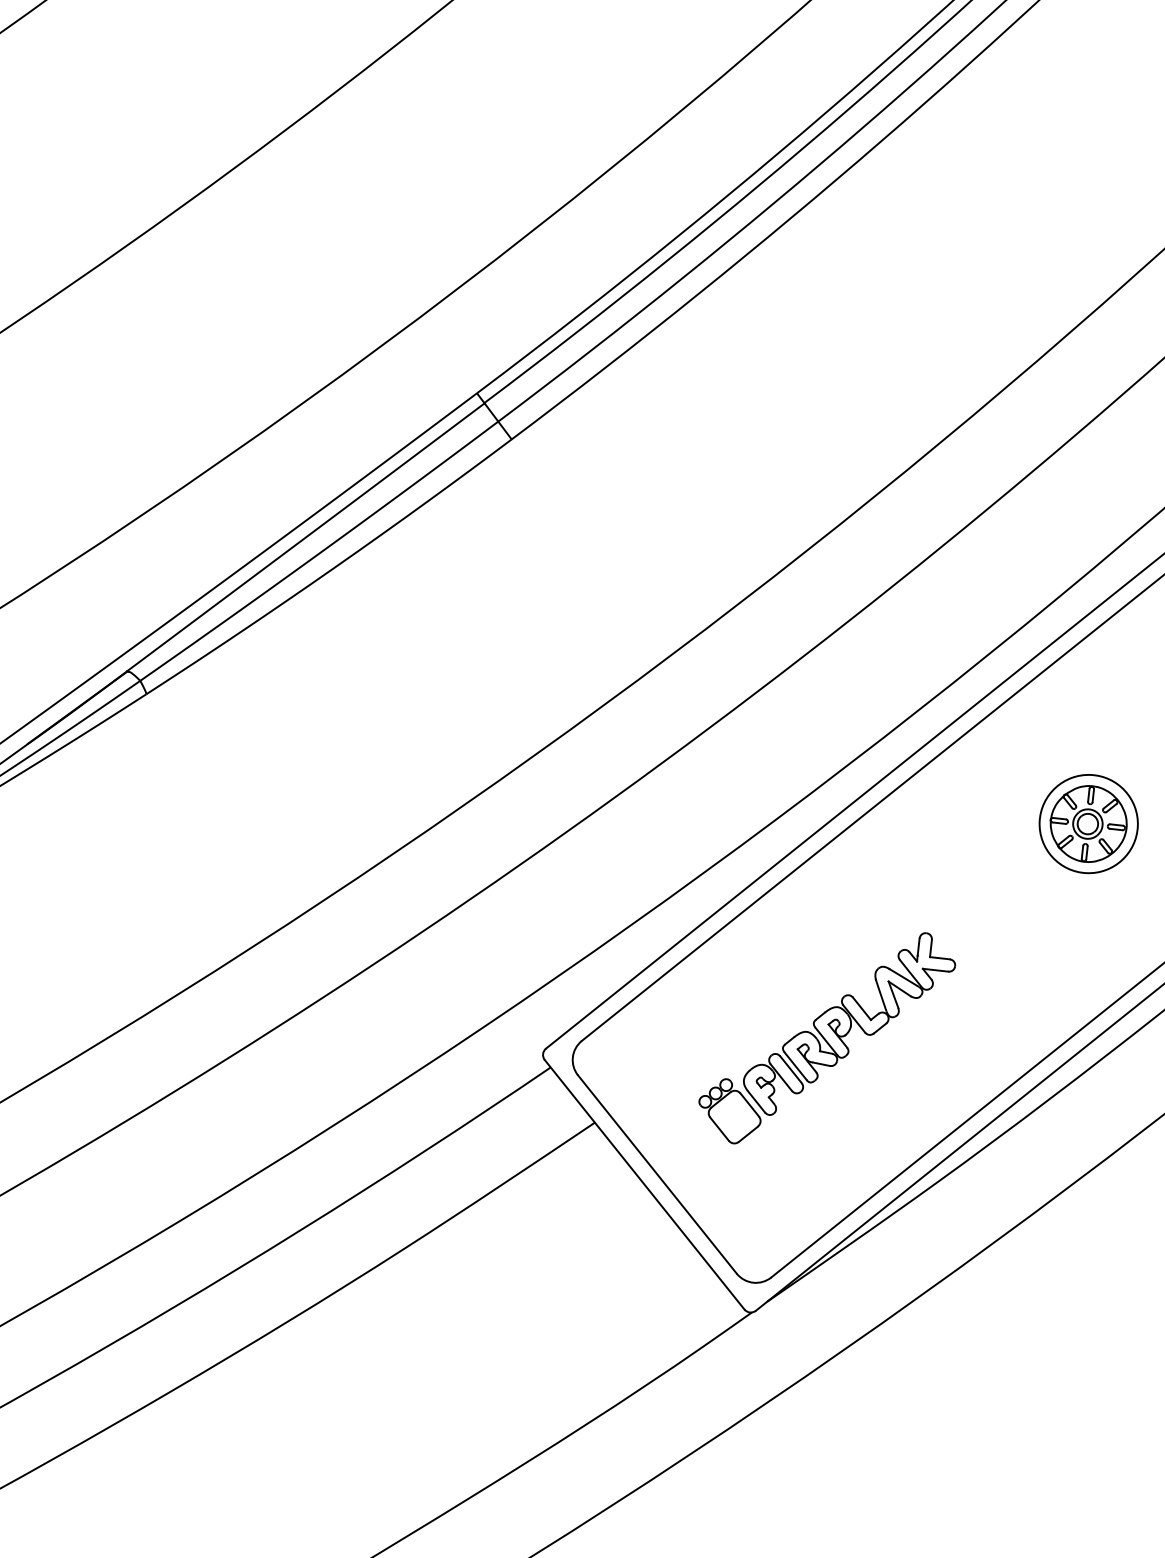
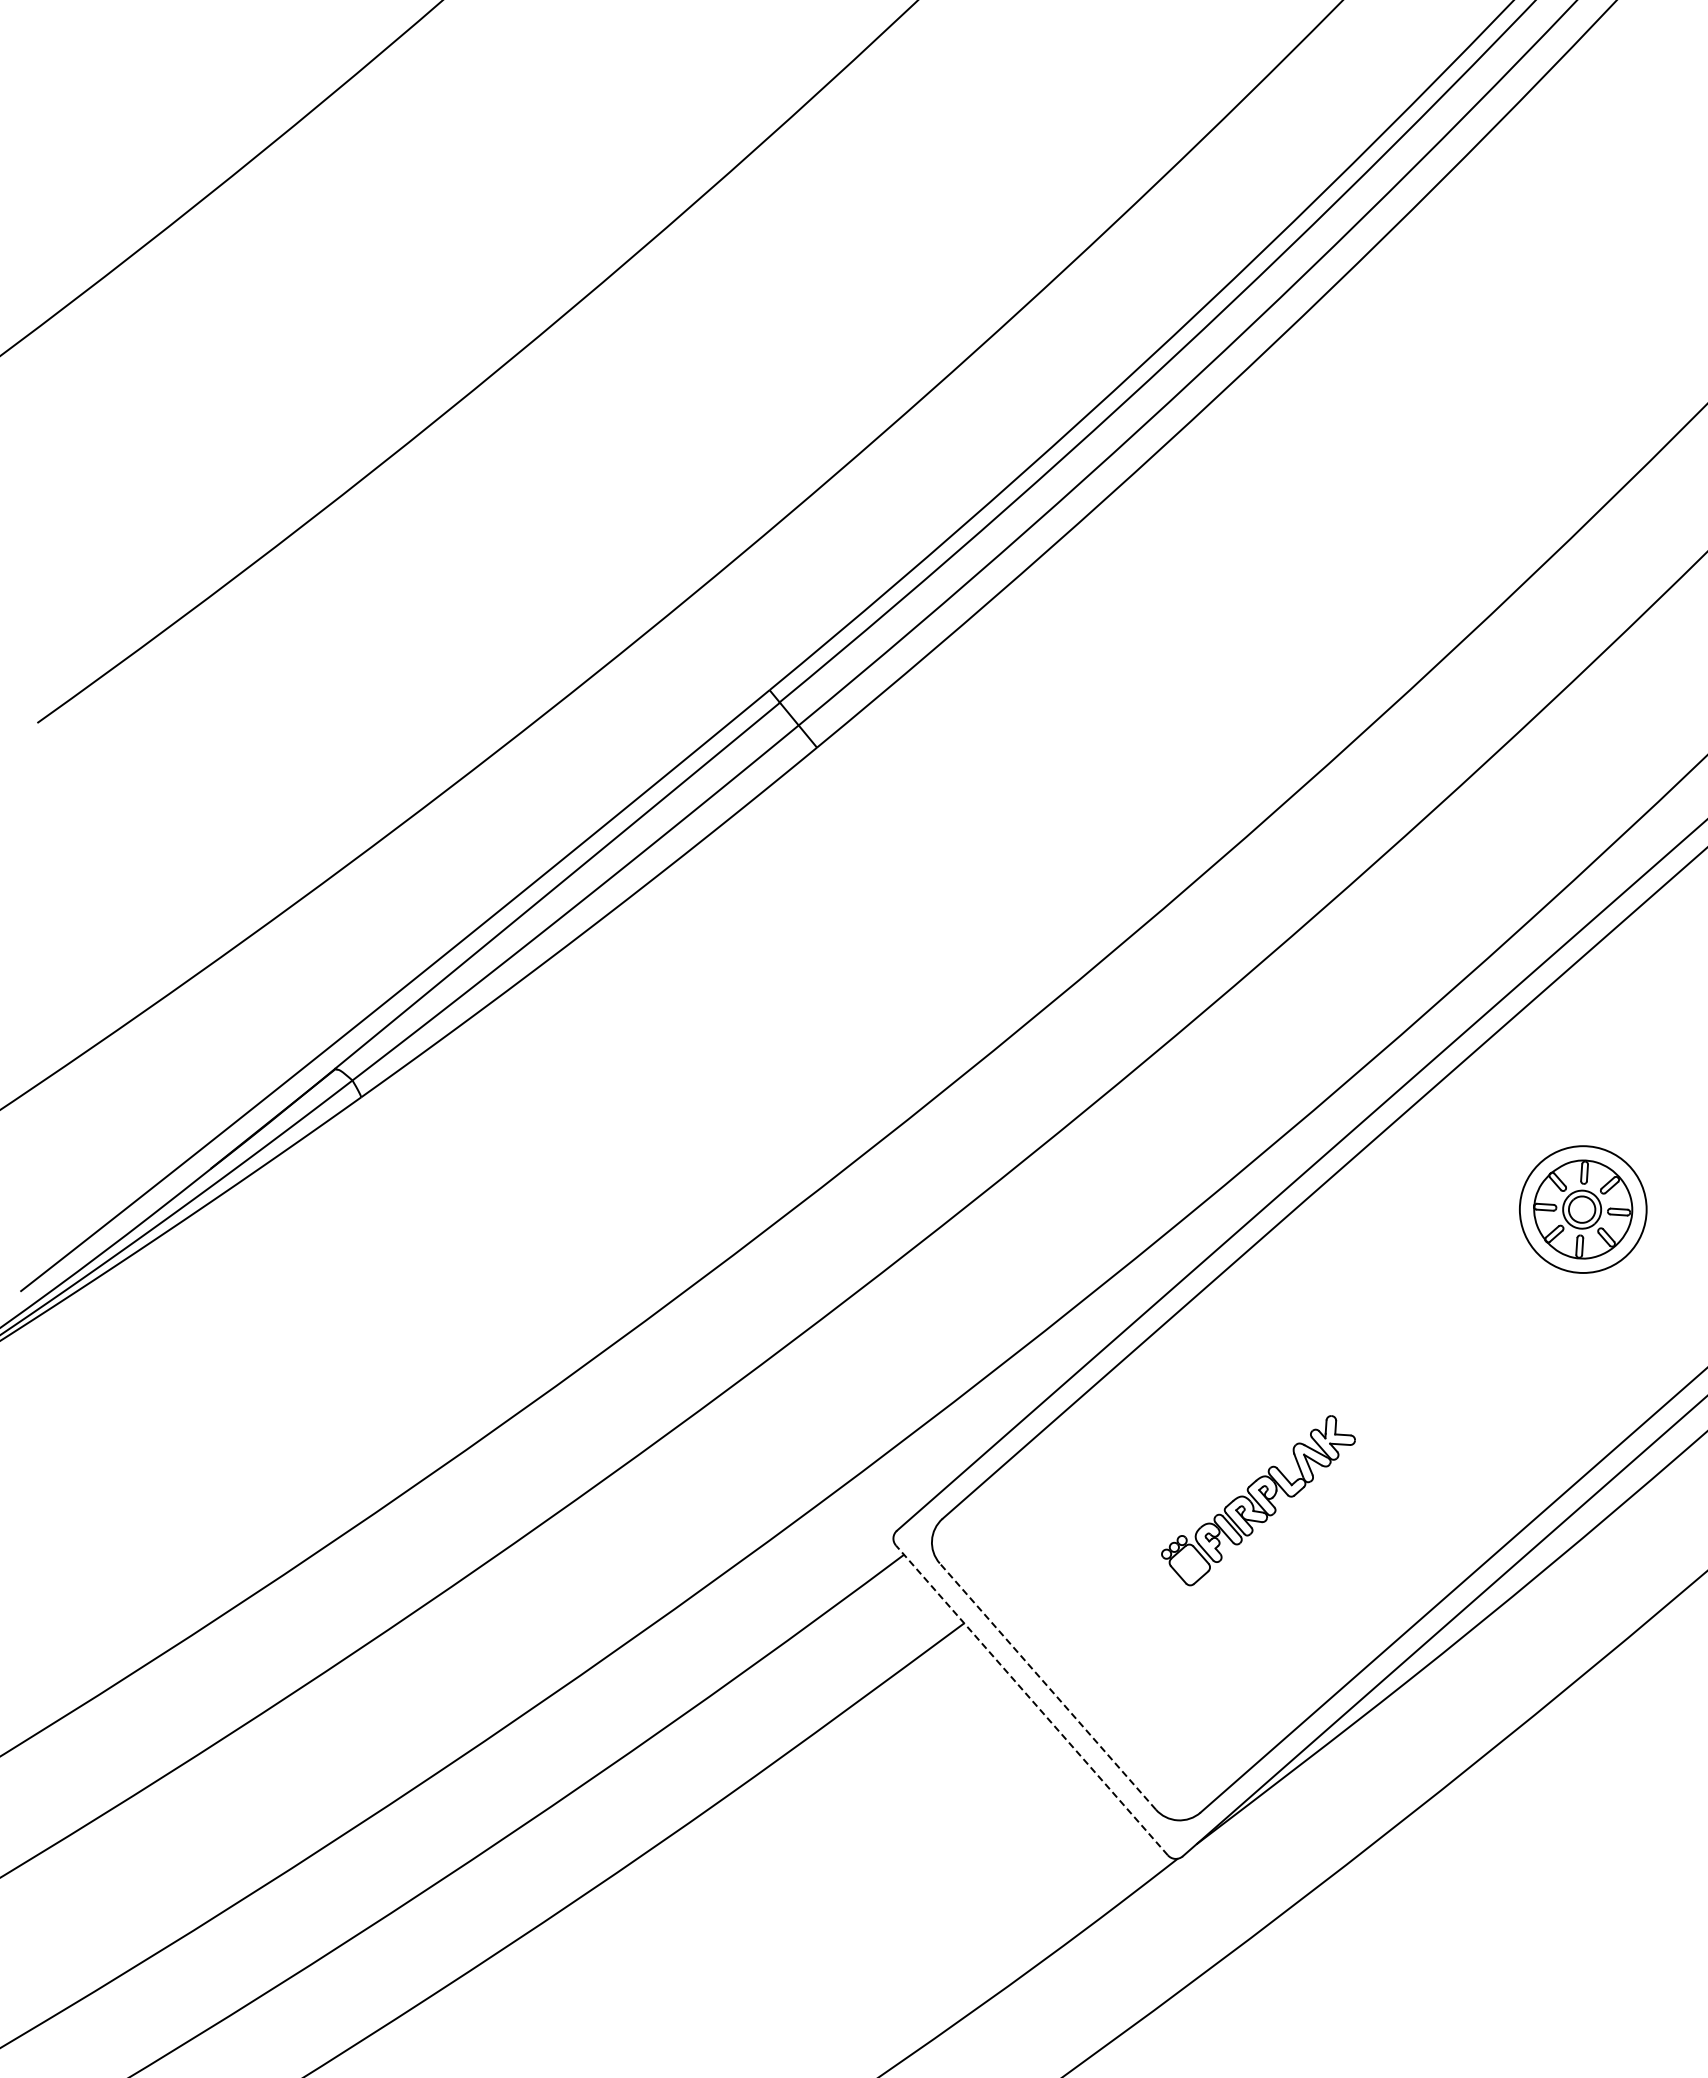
part: (827, 1037) -> (1258, 1500), size x0.6
line: (657, 1174) -> (1047, 1686), solid -> dashed
line: (644, 1184) -> (1031, 1700), solid -> dashed

